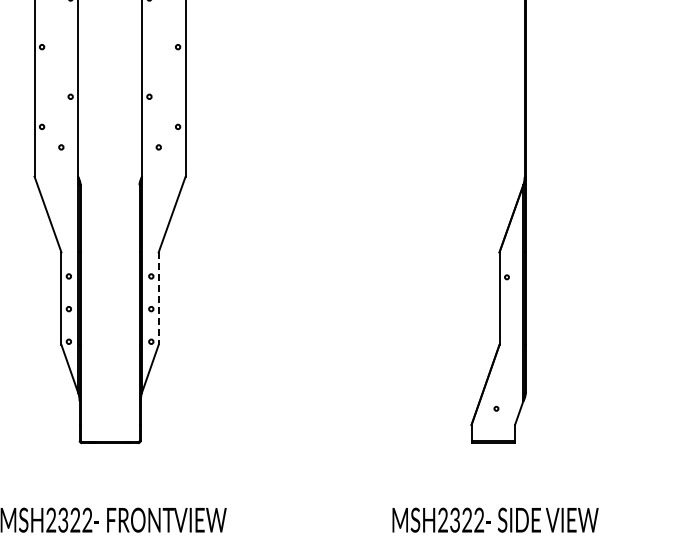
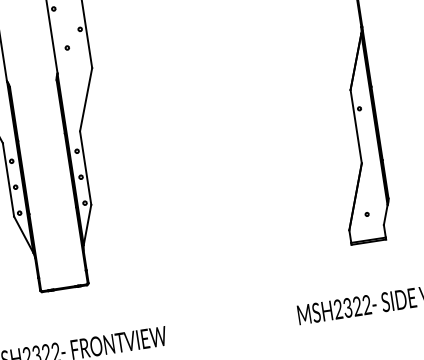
line: (158, 299) -> (85, 168), dashed -> solid

